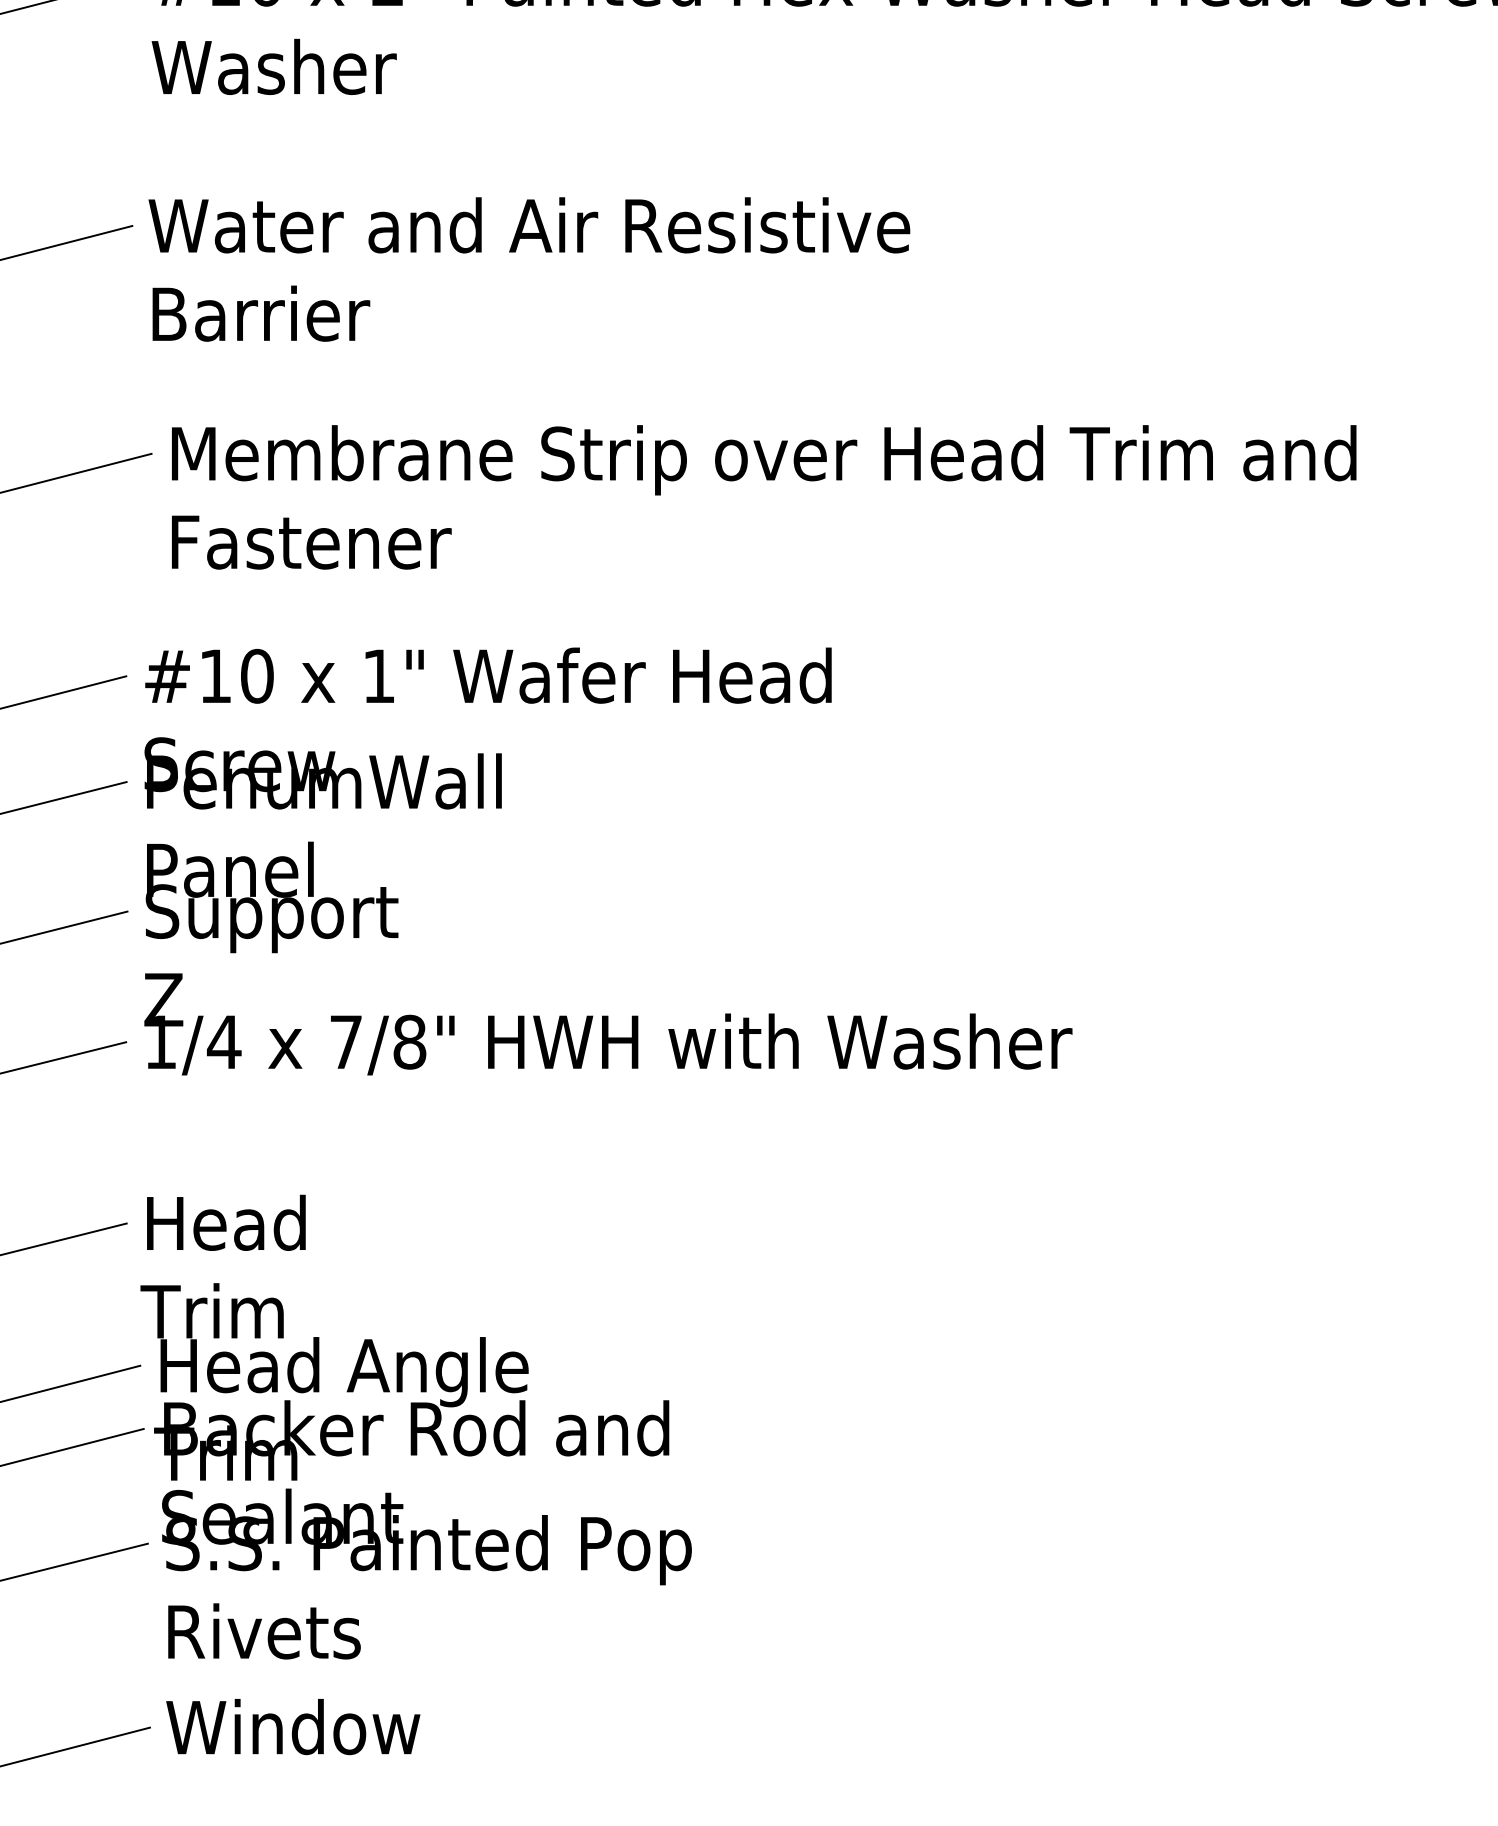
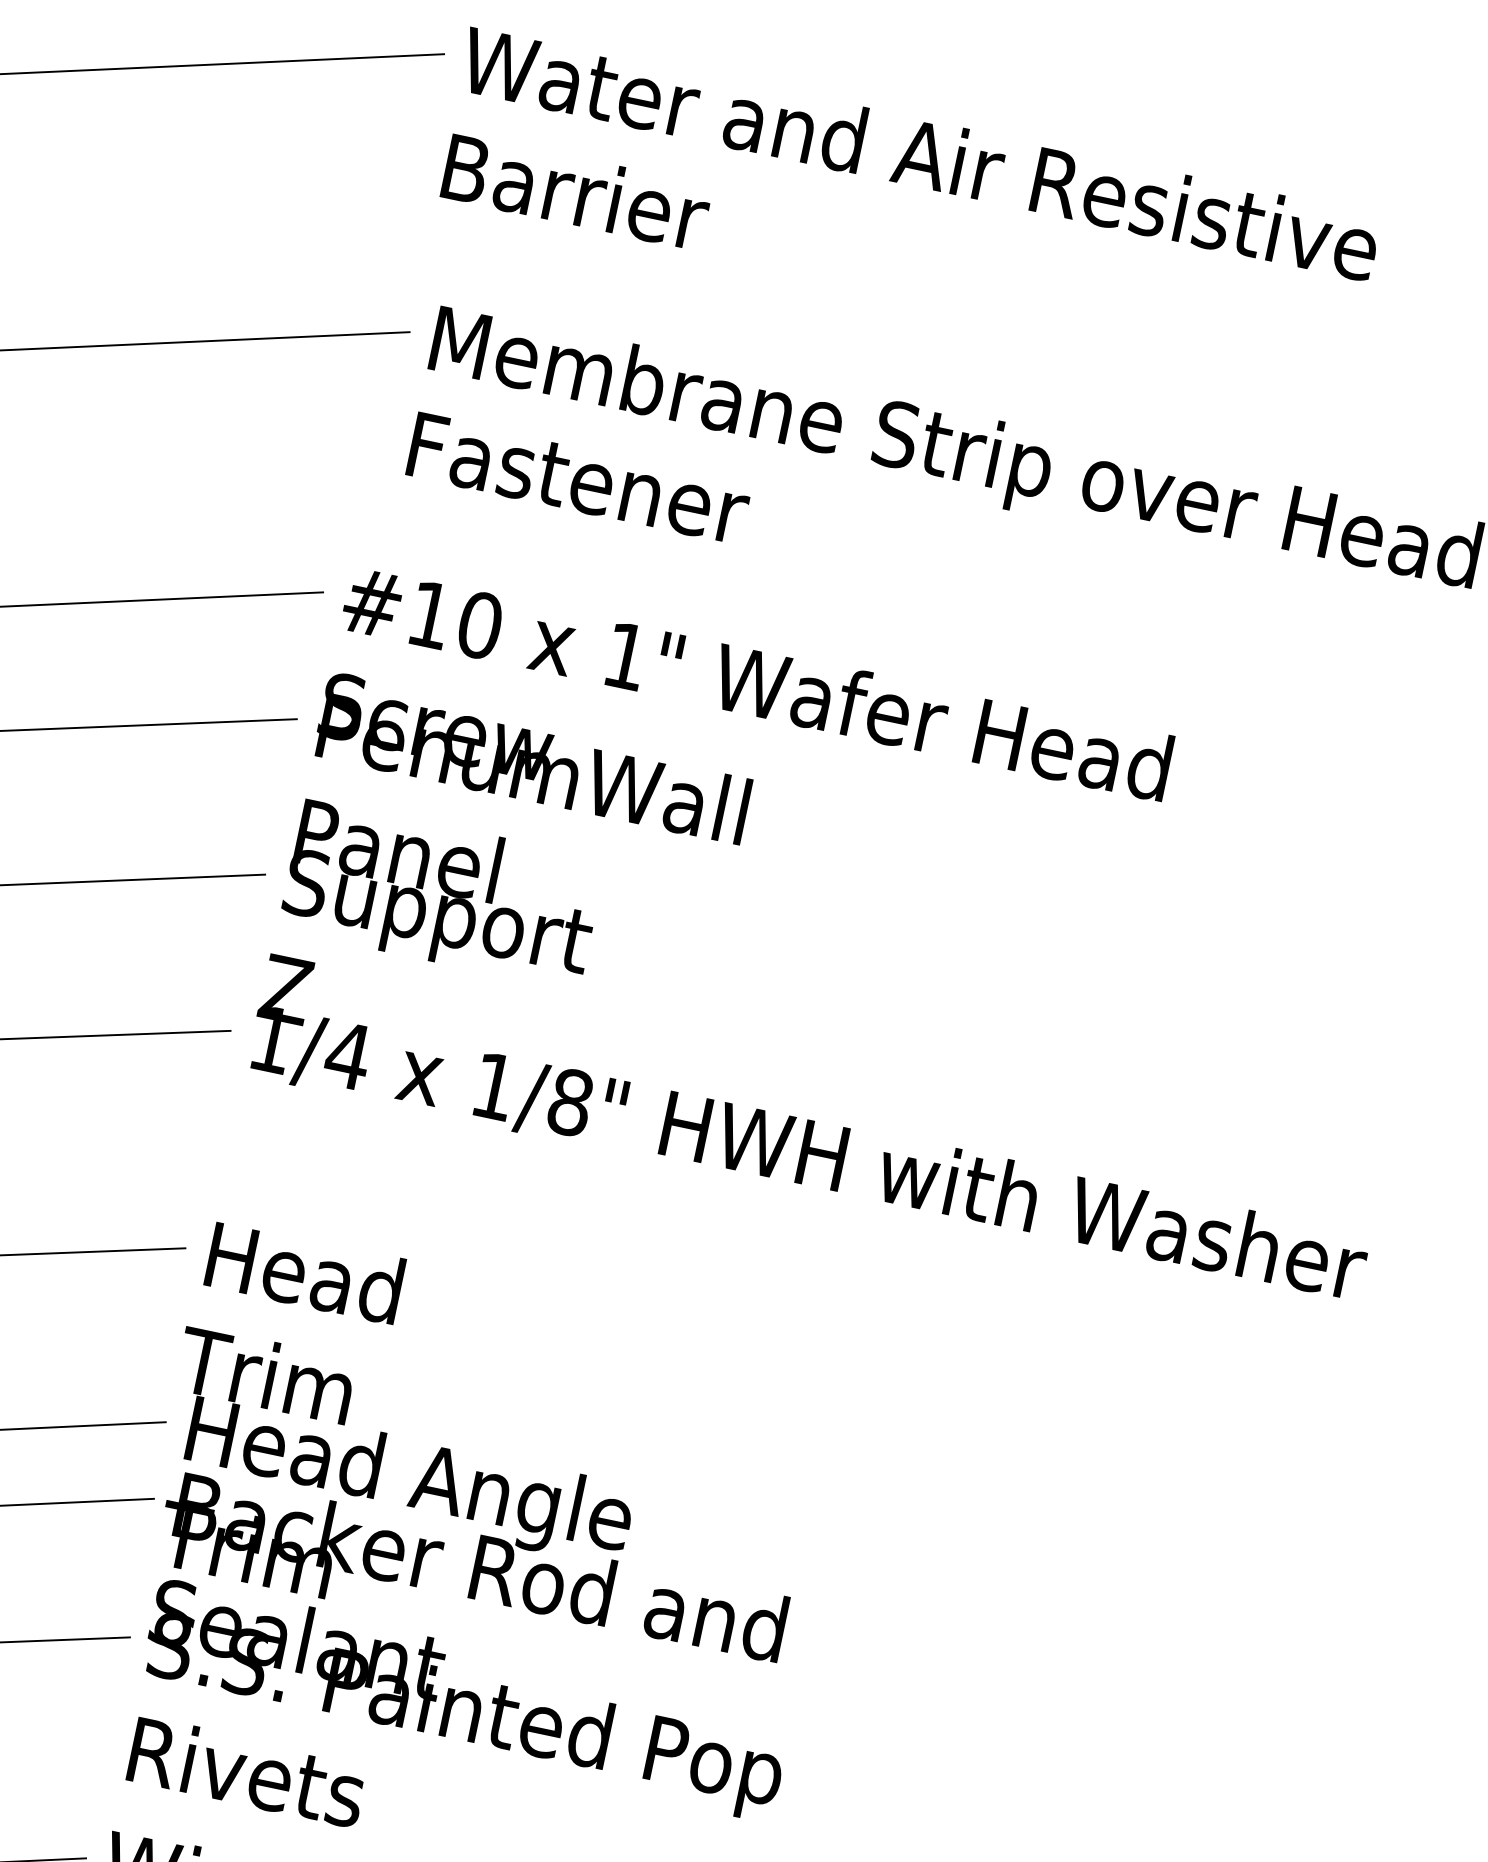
text: (346, 1041) -> (494, 1085), 7/8" -> 1/8"

